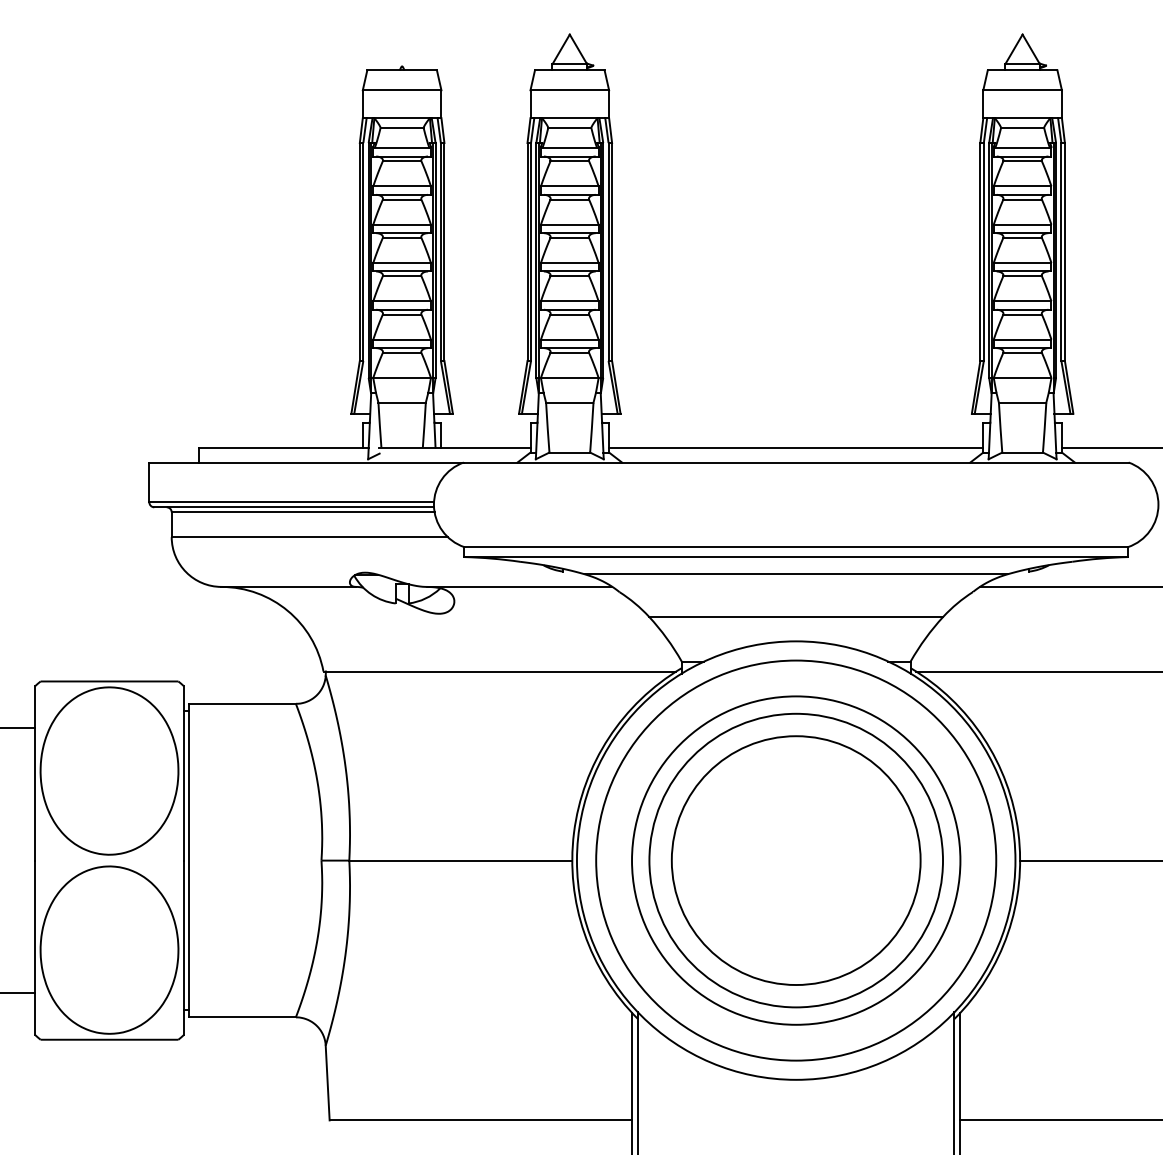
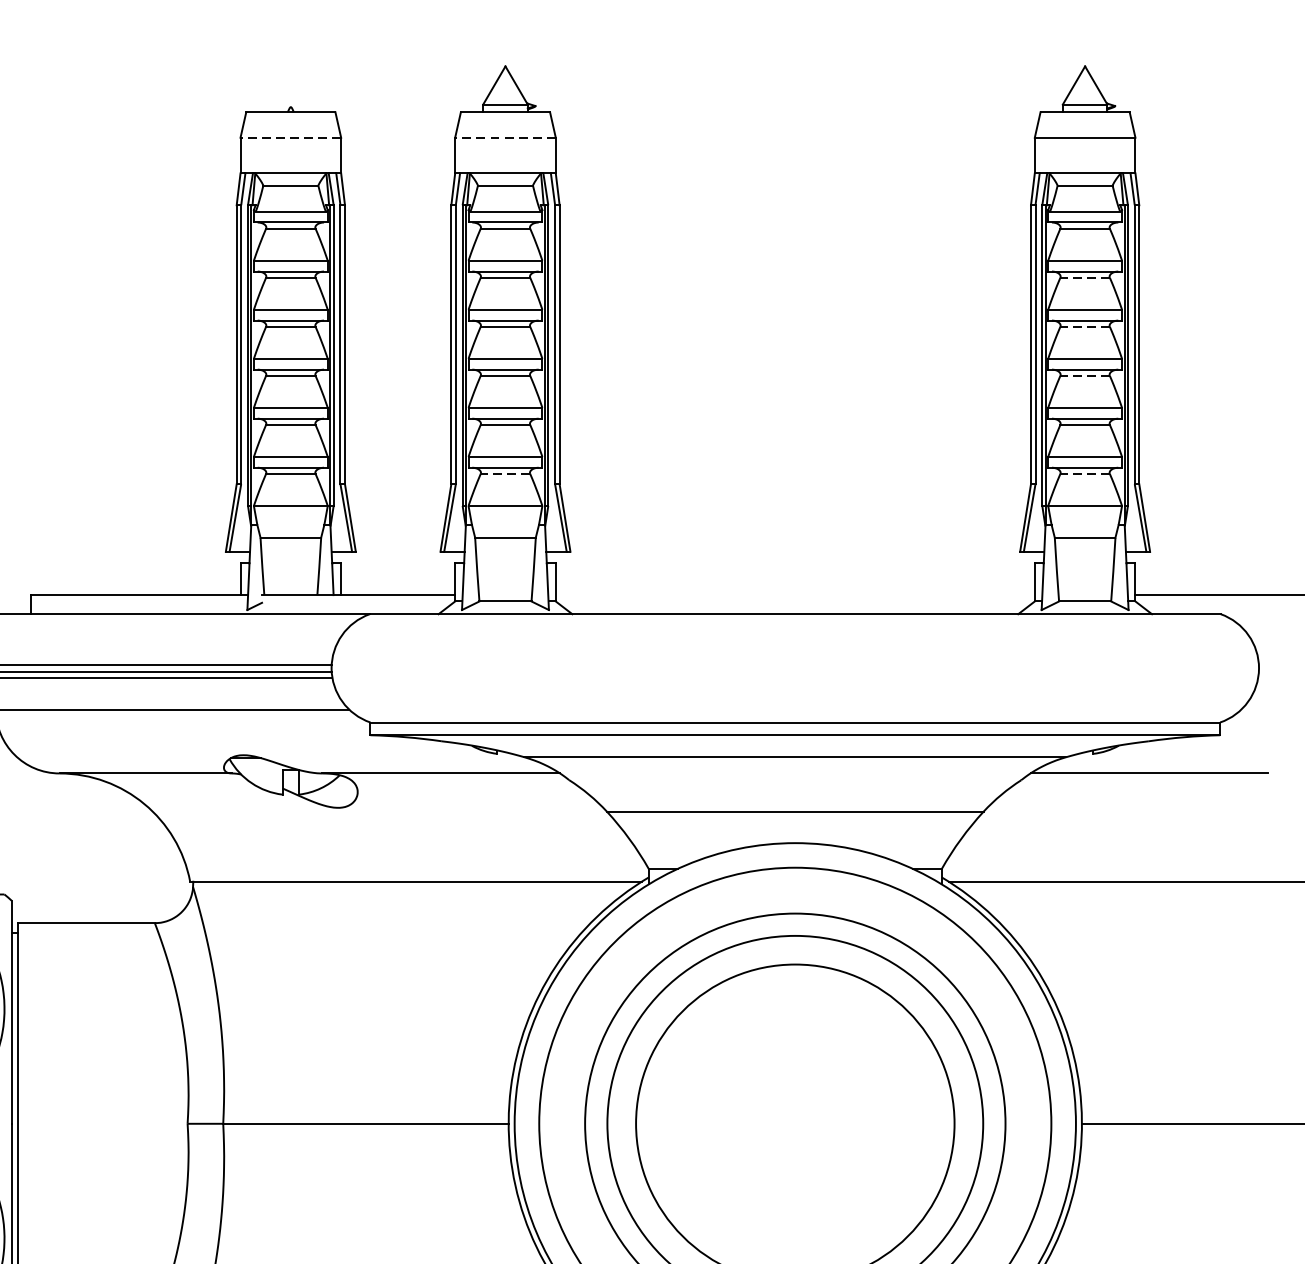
line: (401, 90) -> (290, 137), solid -> dashed
line: (569, 90) -> (505, 137), solid -> dashed
line: (1022, 199) -> (1084, 277), solid -> dashed
line: (1022, 238) -> (1084, 327), solid -> dashed
line: (1022, 276) -> (1084, 376), solid -> dashed
line: (569, 352) -> (505, 473), solid -> dashed
line: (1022, 352) -> (1084, 473), solid -> dashed
line: (796, 447) -> (795, 594), removed

